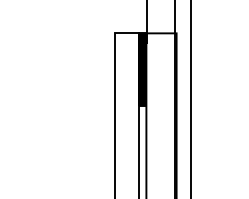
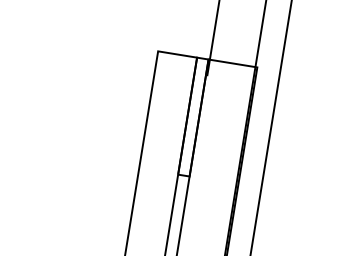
fill: (142, 69) -> (192, 116), removed

